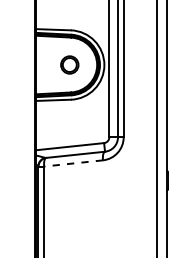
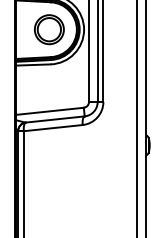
part: (69, 64) -> (49, 29), size x1.67
line: (73, 163) -> (53, 128), dashed -> solid

